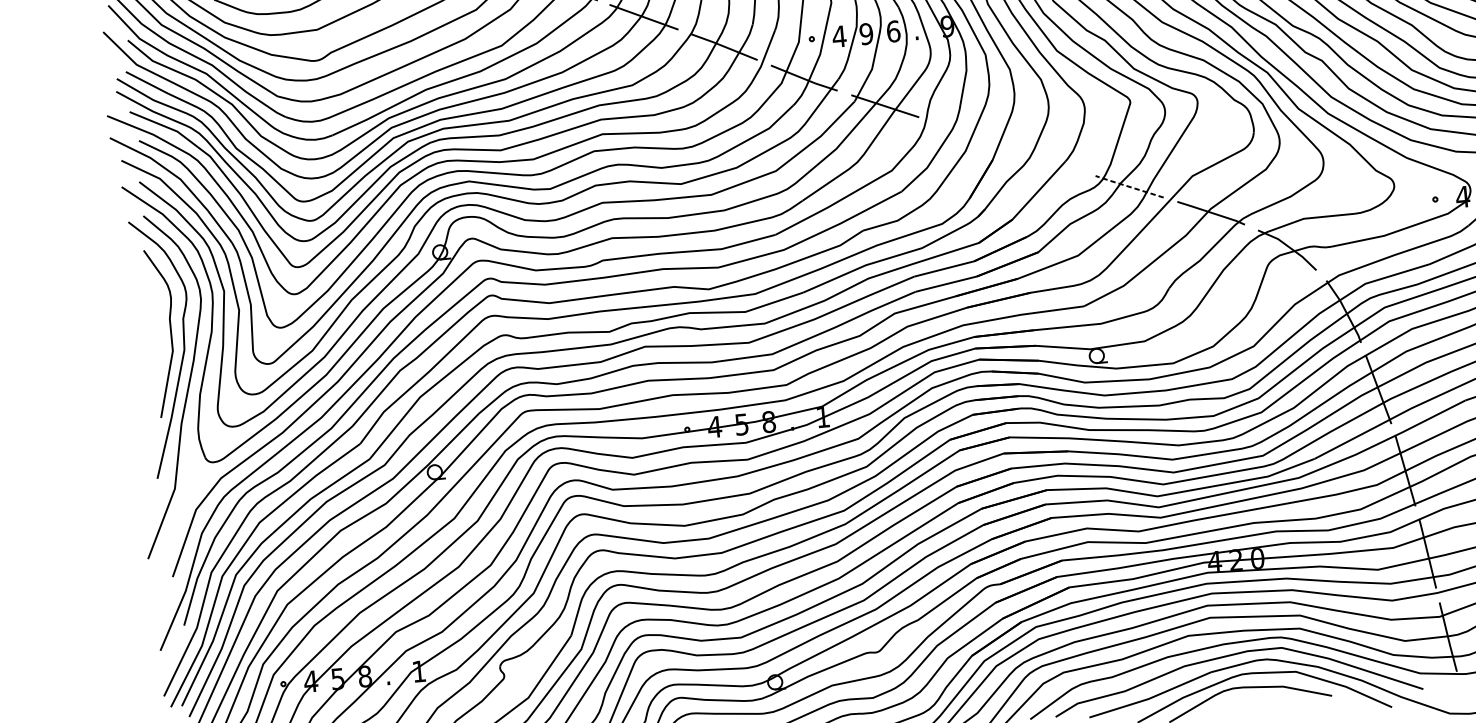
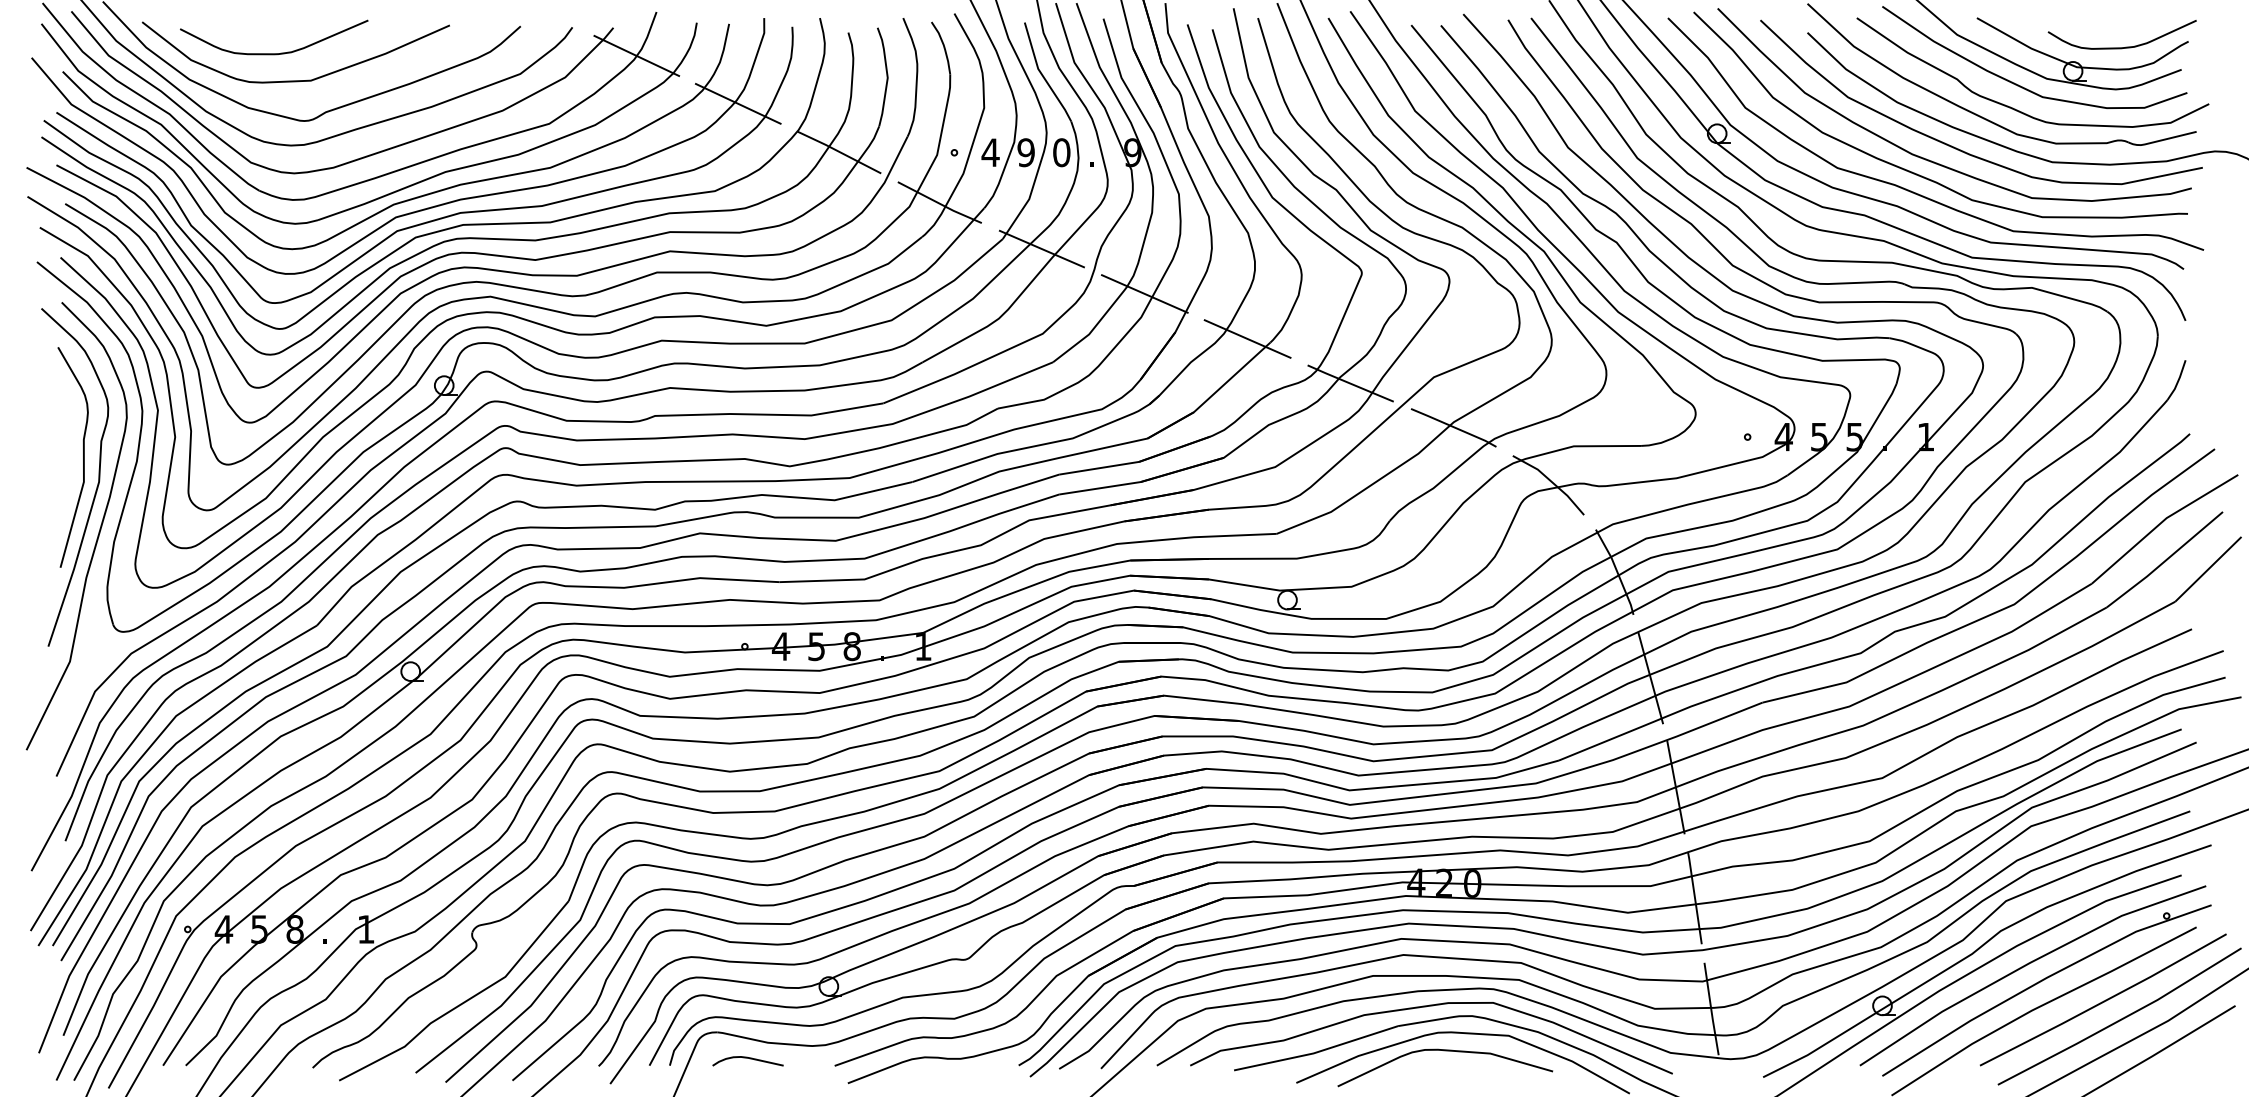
text: (893, 31) -> (1061, 152), 6 -> 0
line: (966, 132) -> (1144, 293), added
line: (1047, 159) -> (1247, 338), added
line: (1128, 186) -> (1349, 383), dashed -> solid

